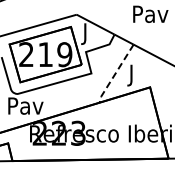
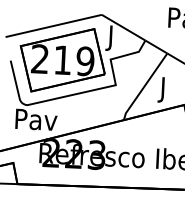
line: (115, 74) -> (144, 87), dashed -> solid

